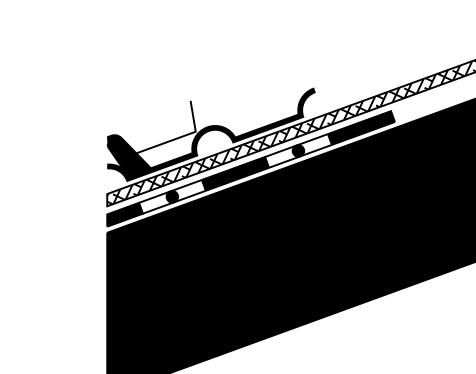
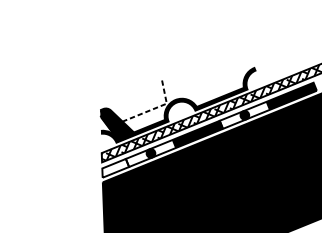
line: (180, 137) -> (155, 108), solid -> dashed
fill: (124, 214) -> (115, 168), removed

